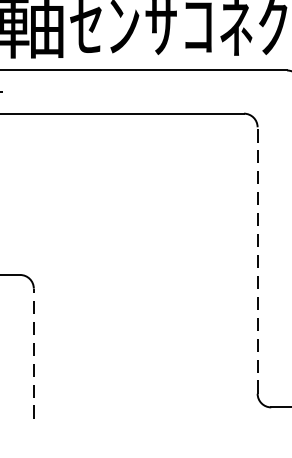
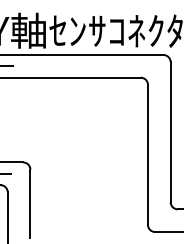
line: (256, 259) -> (147, 154), dashed -> solid
line: (33, 353) -> (30, 203), dashed -> solid

